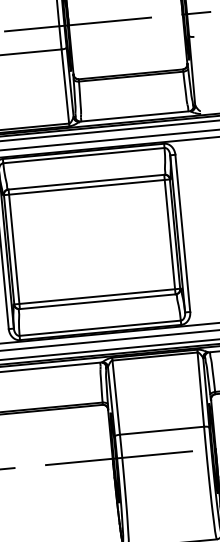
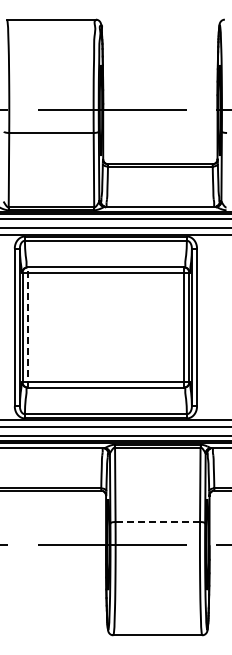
line: (14, 249) -> (27, 327), solid -> dashed
line: (161, 431) -> (157, 522), solid -> dashed

